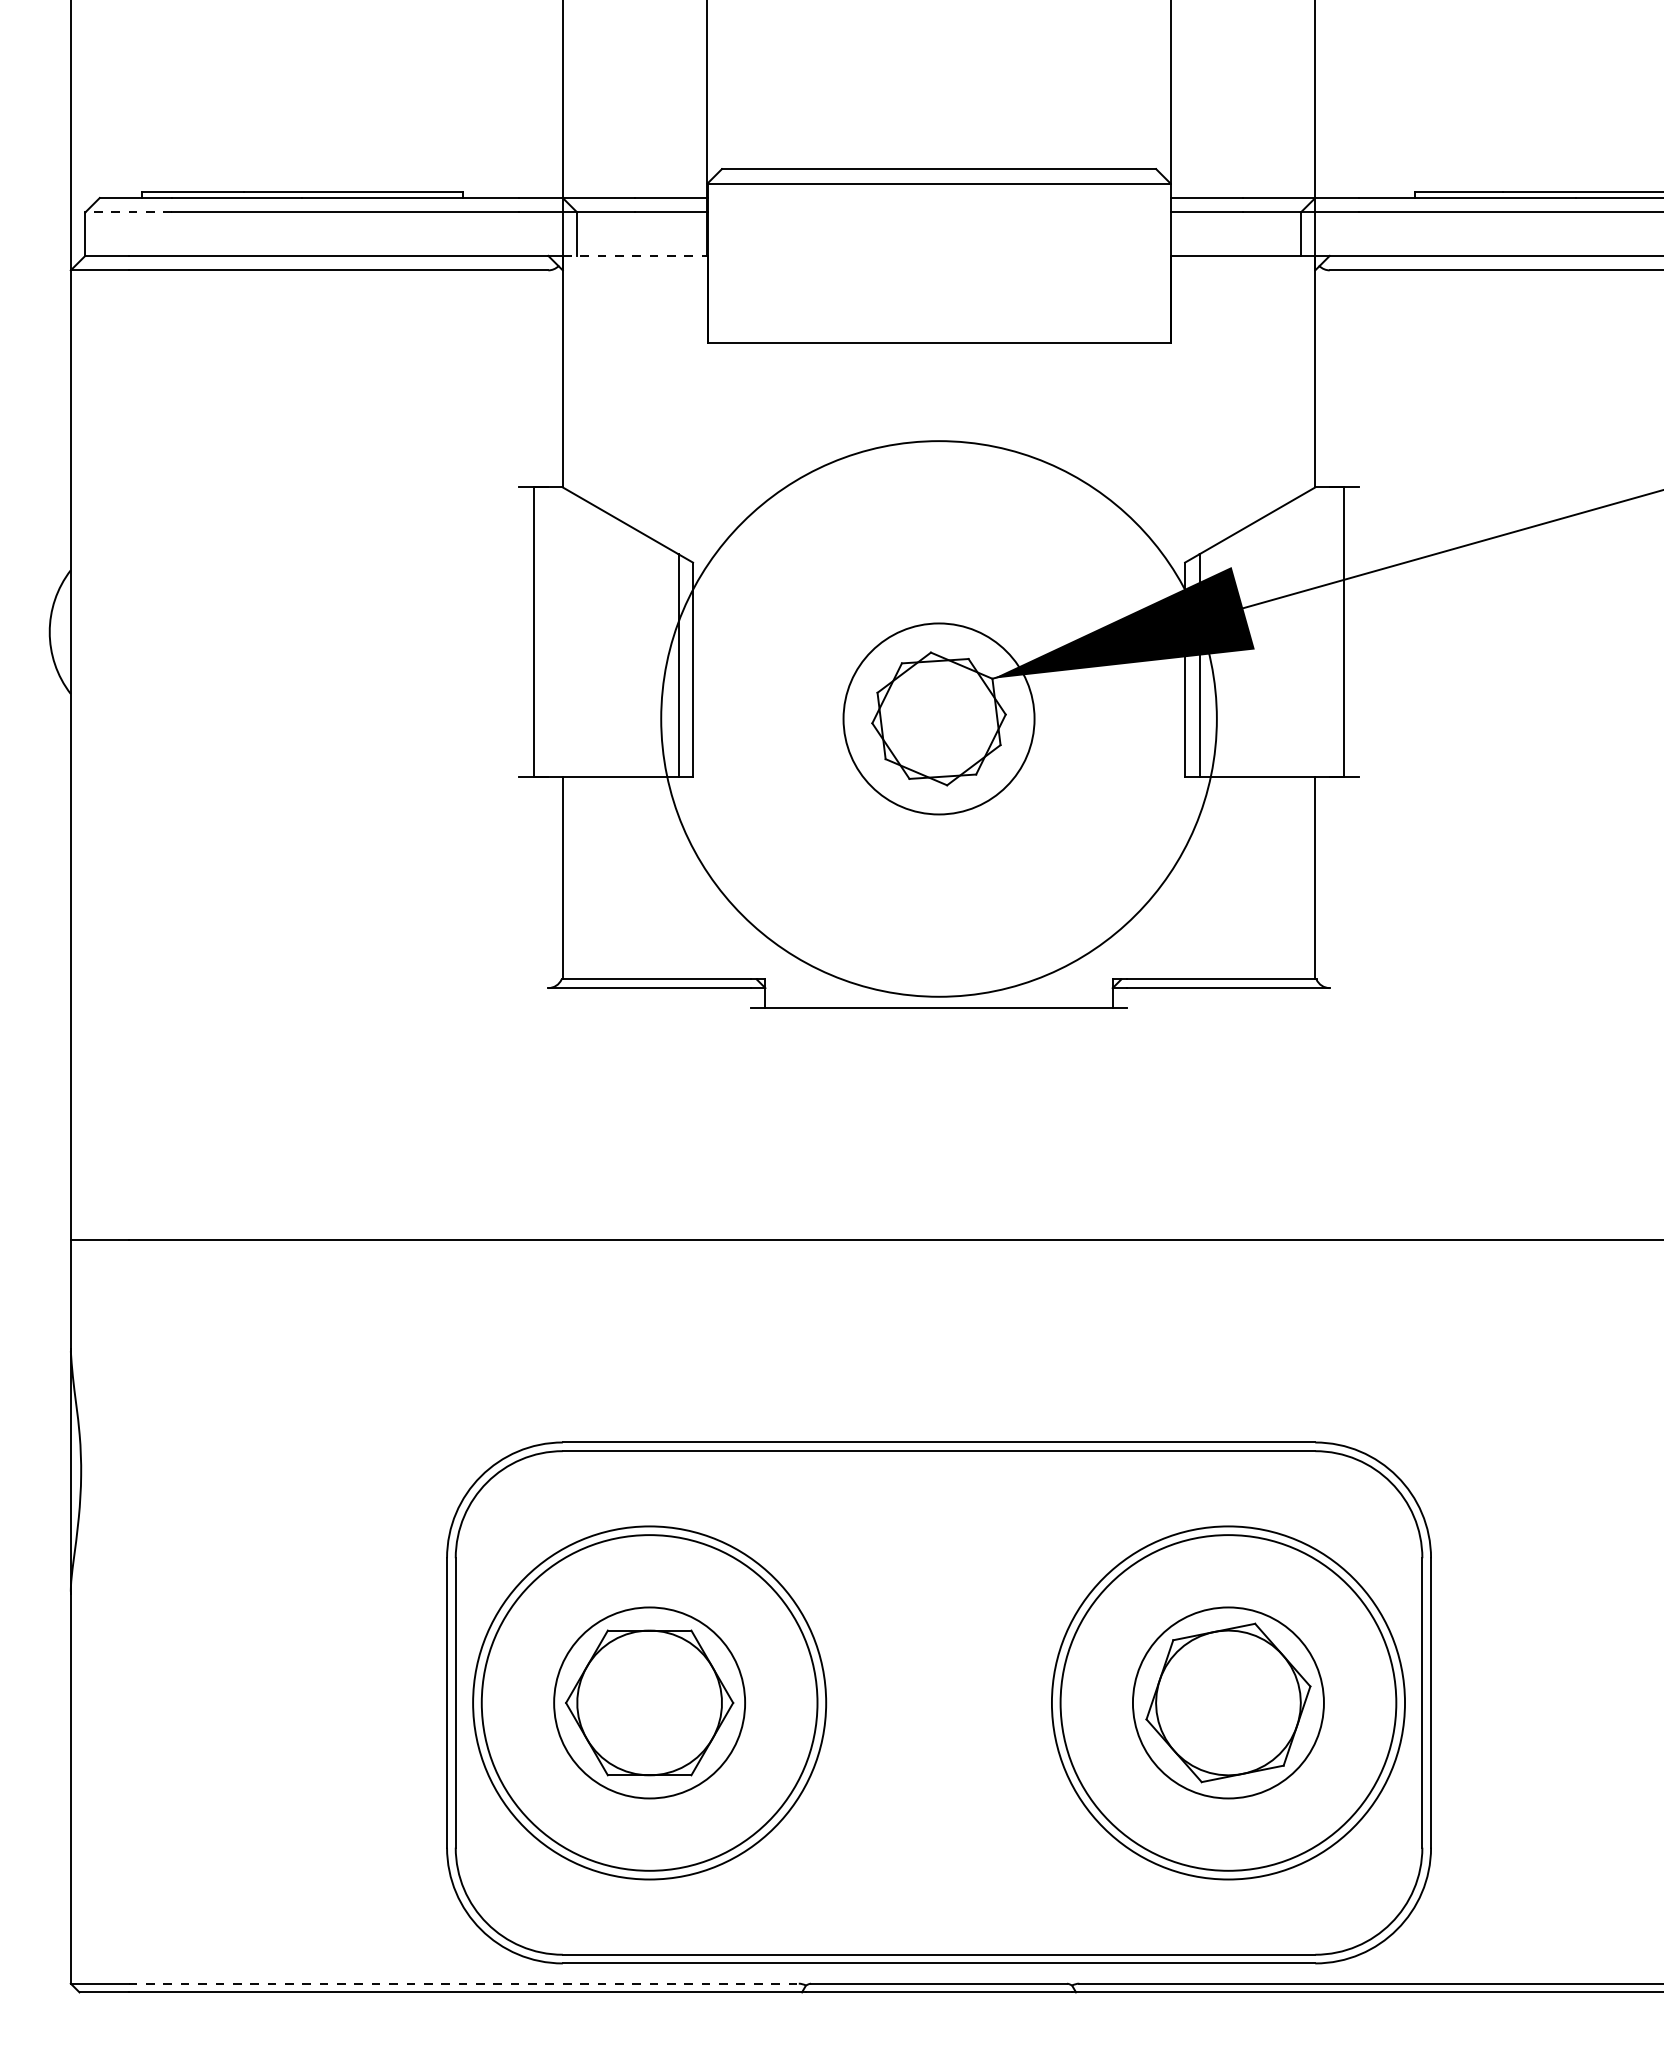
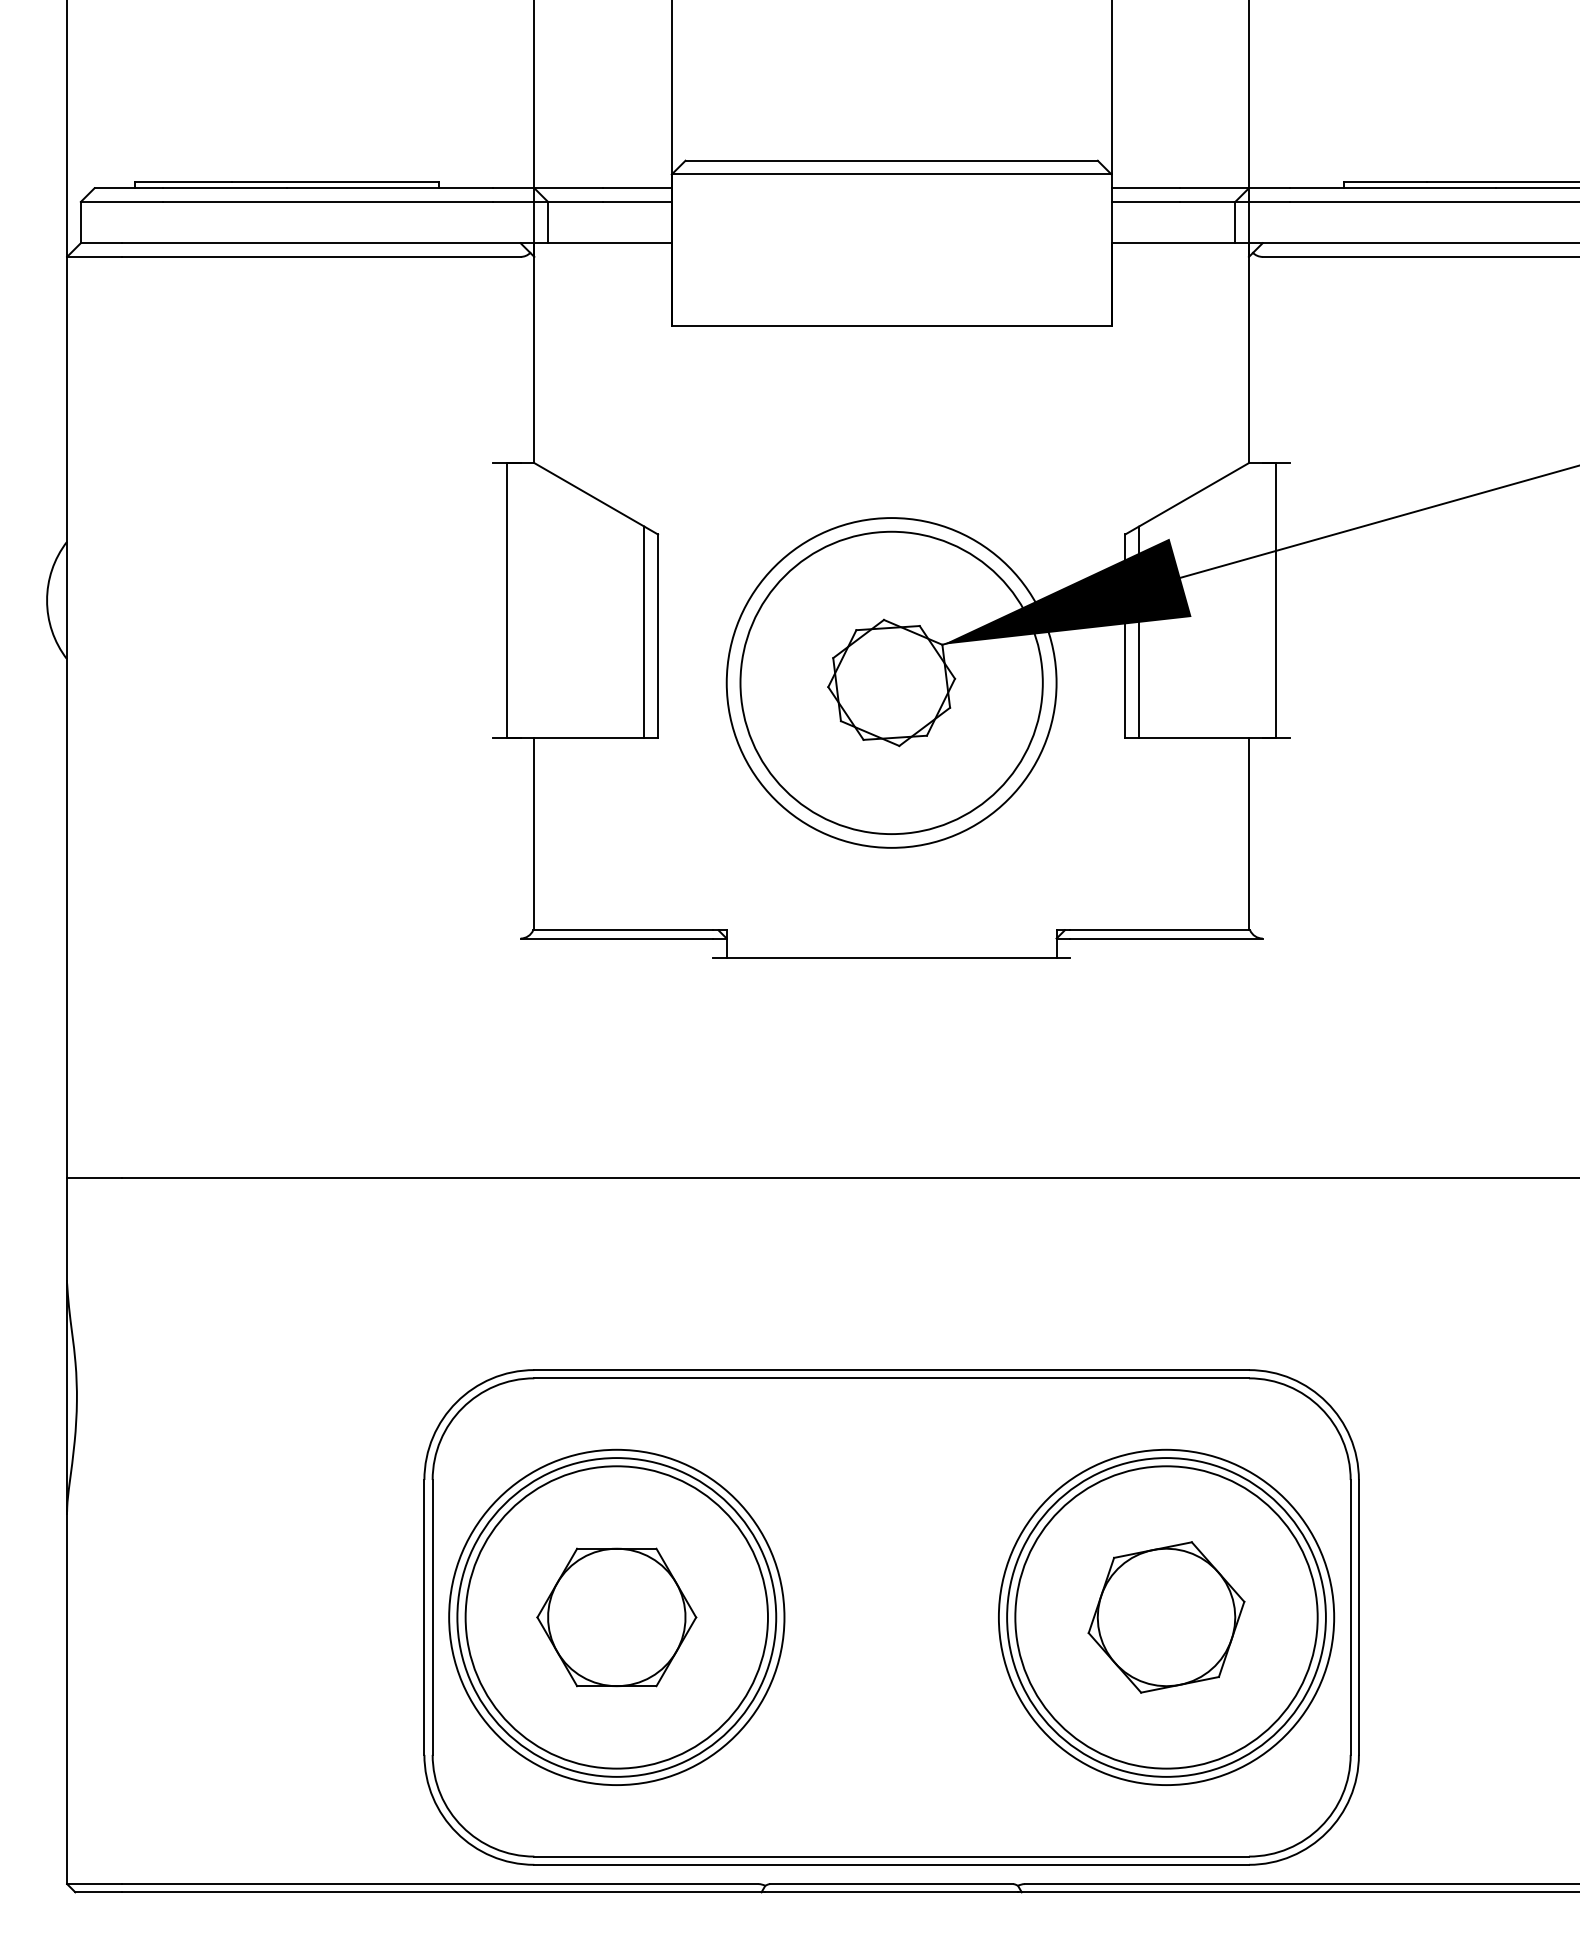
line: (128, 212) -> (121, 201), dashed -> solid
line: (635, 255) -> (603, 242), dashed -> solid
circle: (938, 718) -> (891, 682), size x0.62
circle: (938, 718) -> (891, 682), size x1.67
circle: (649, 1702) -> (616, 1617), size x1.67
circle: (1228, 1702) -> (1166, 1617), size x1.67
line: (464, 1983) -> (440, 1883), dashed -> solid

